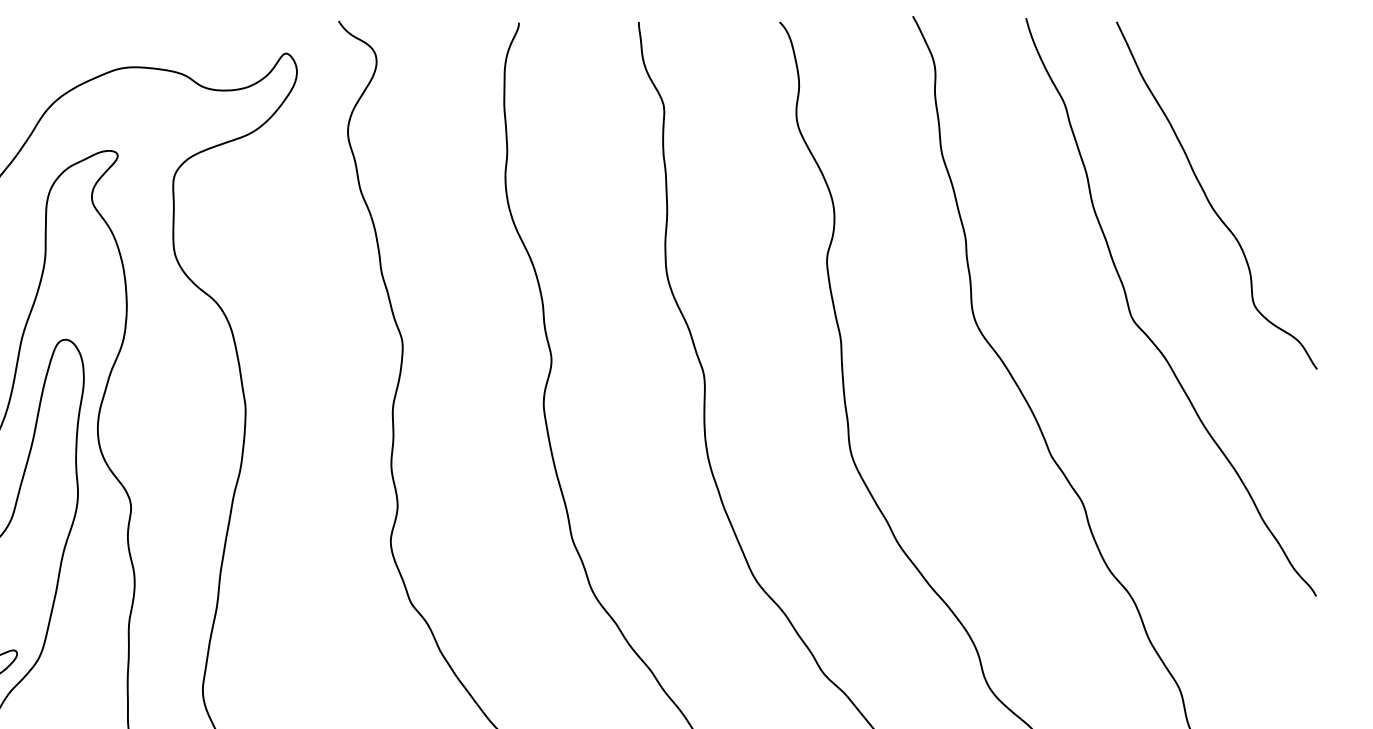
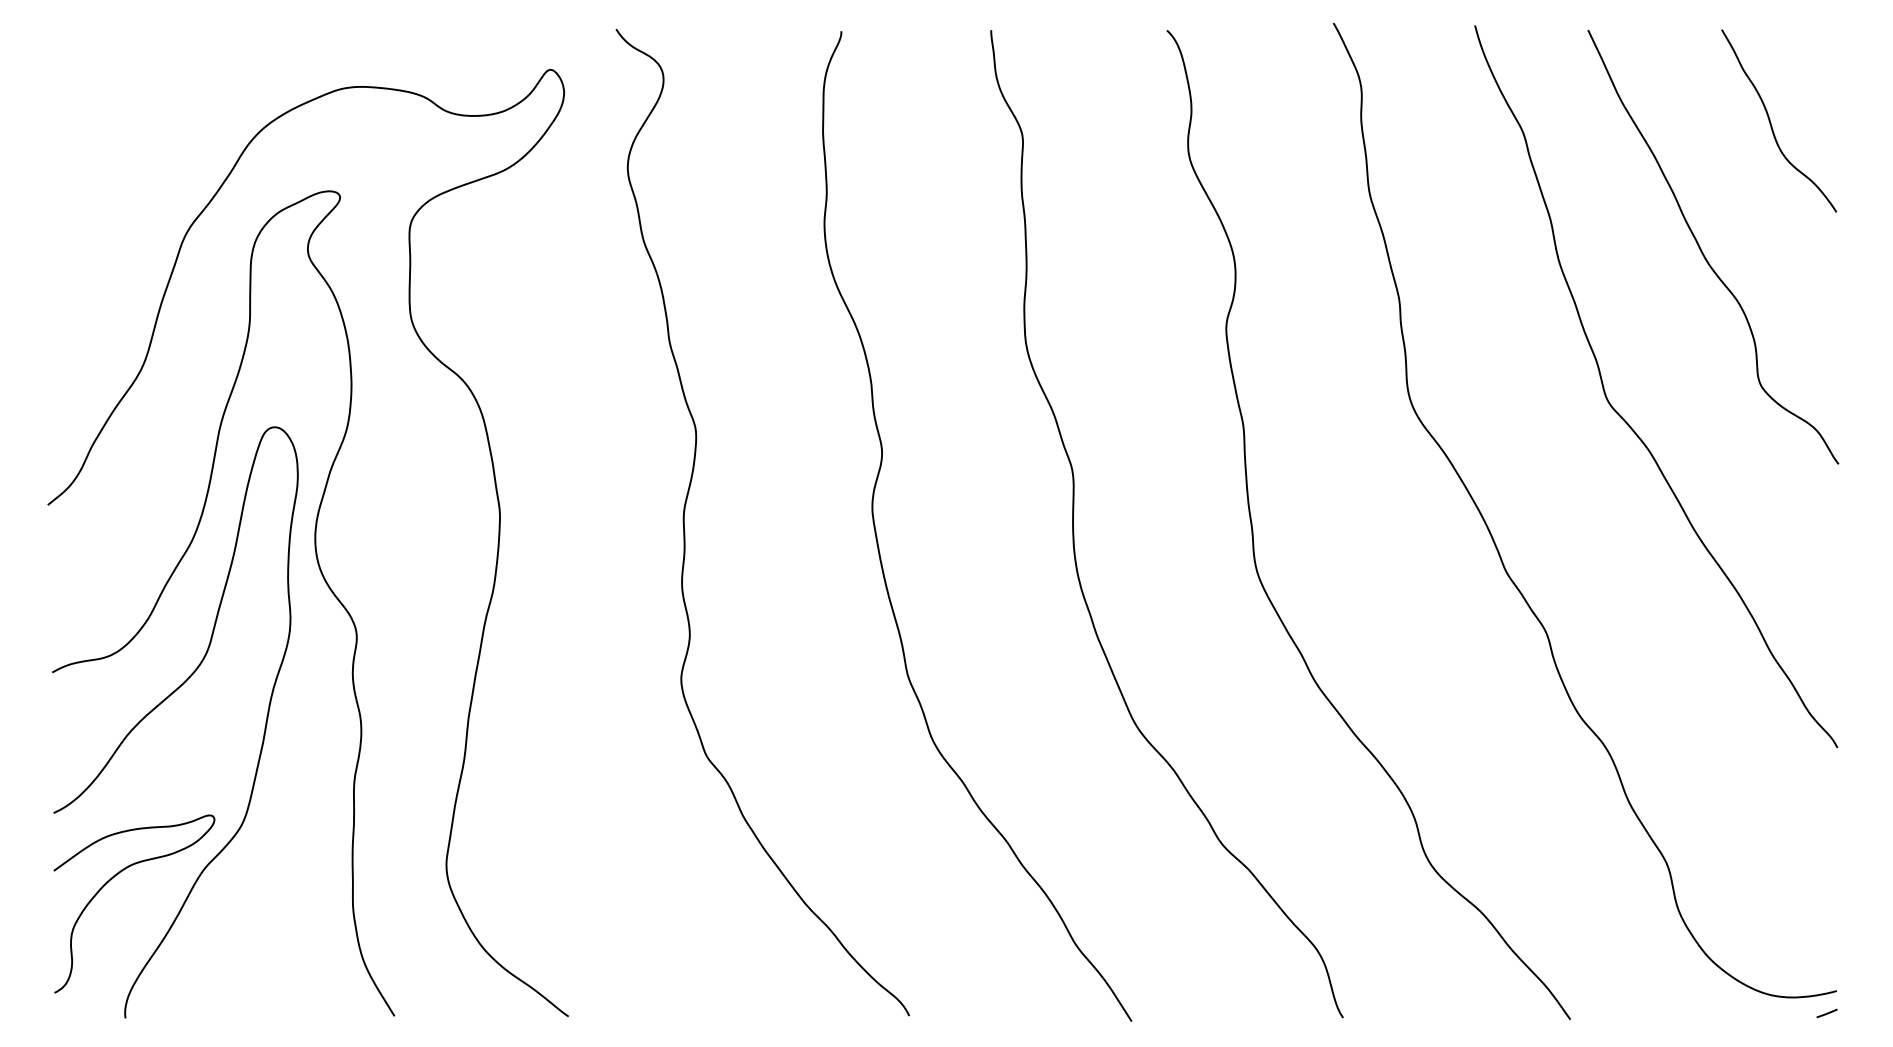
curve: (1263, 95) -> (1771, 122), added

